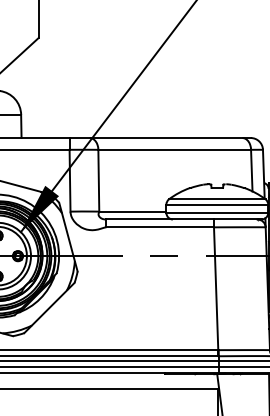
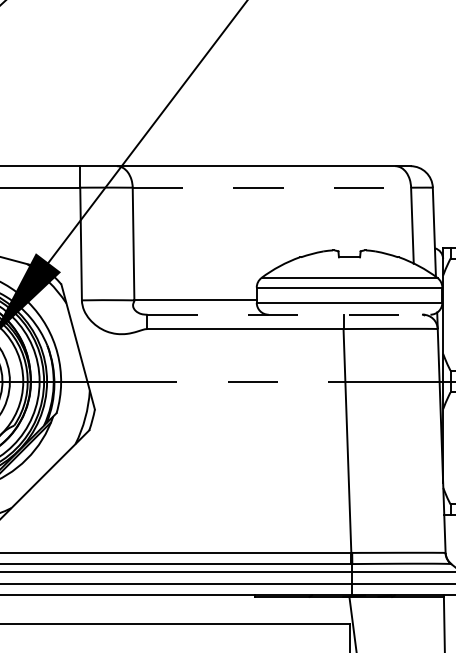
line: (175, 149) -> (273, 187), solid -> dashed
line: (184, 219) -> (289, 314), solid -> dashed

